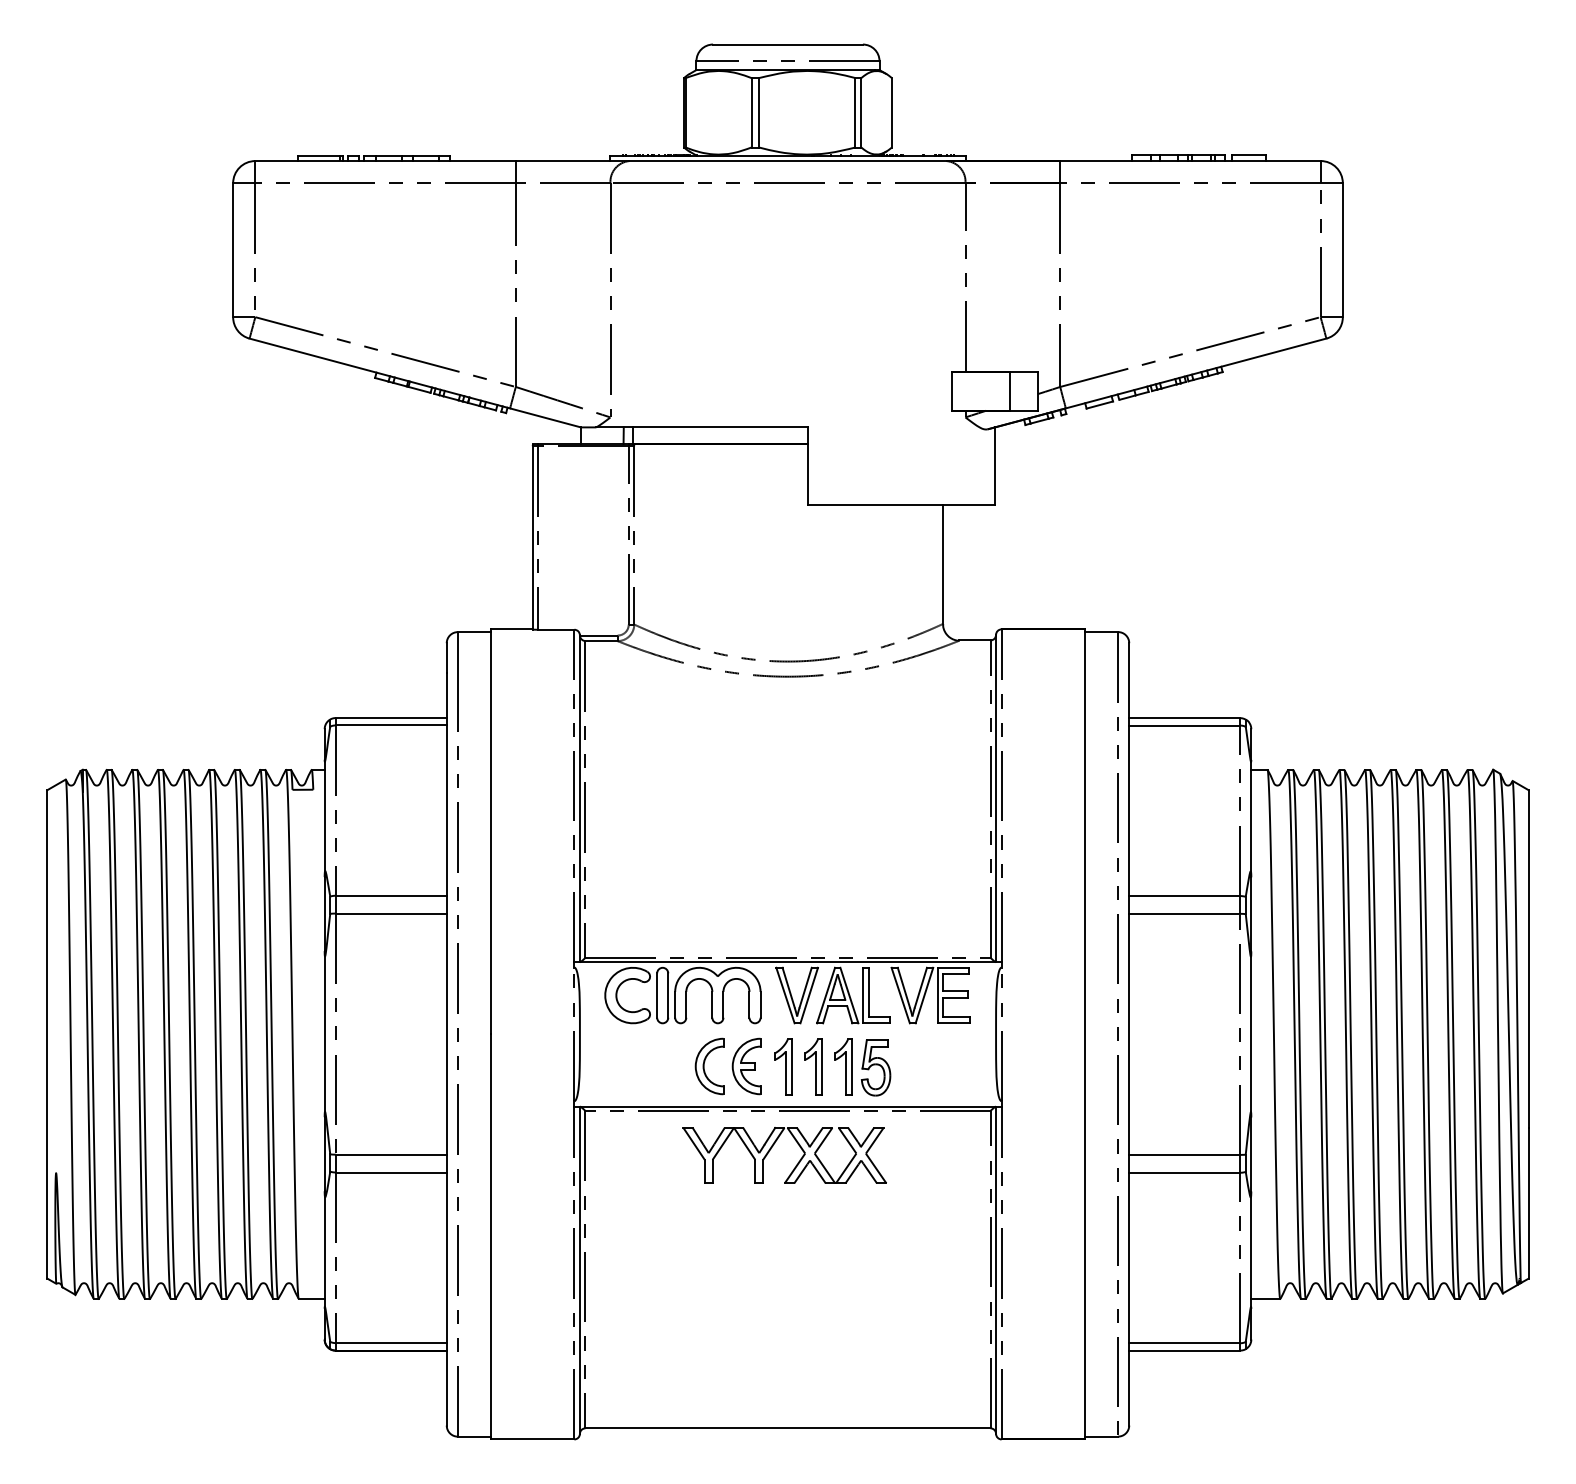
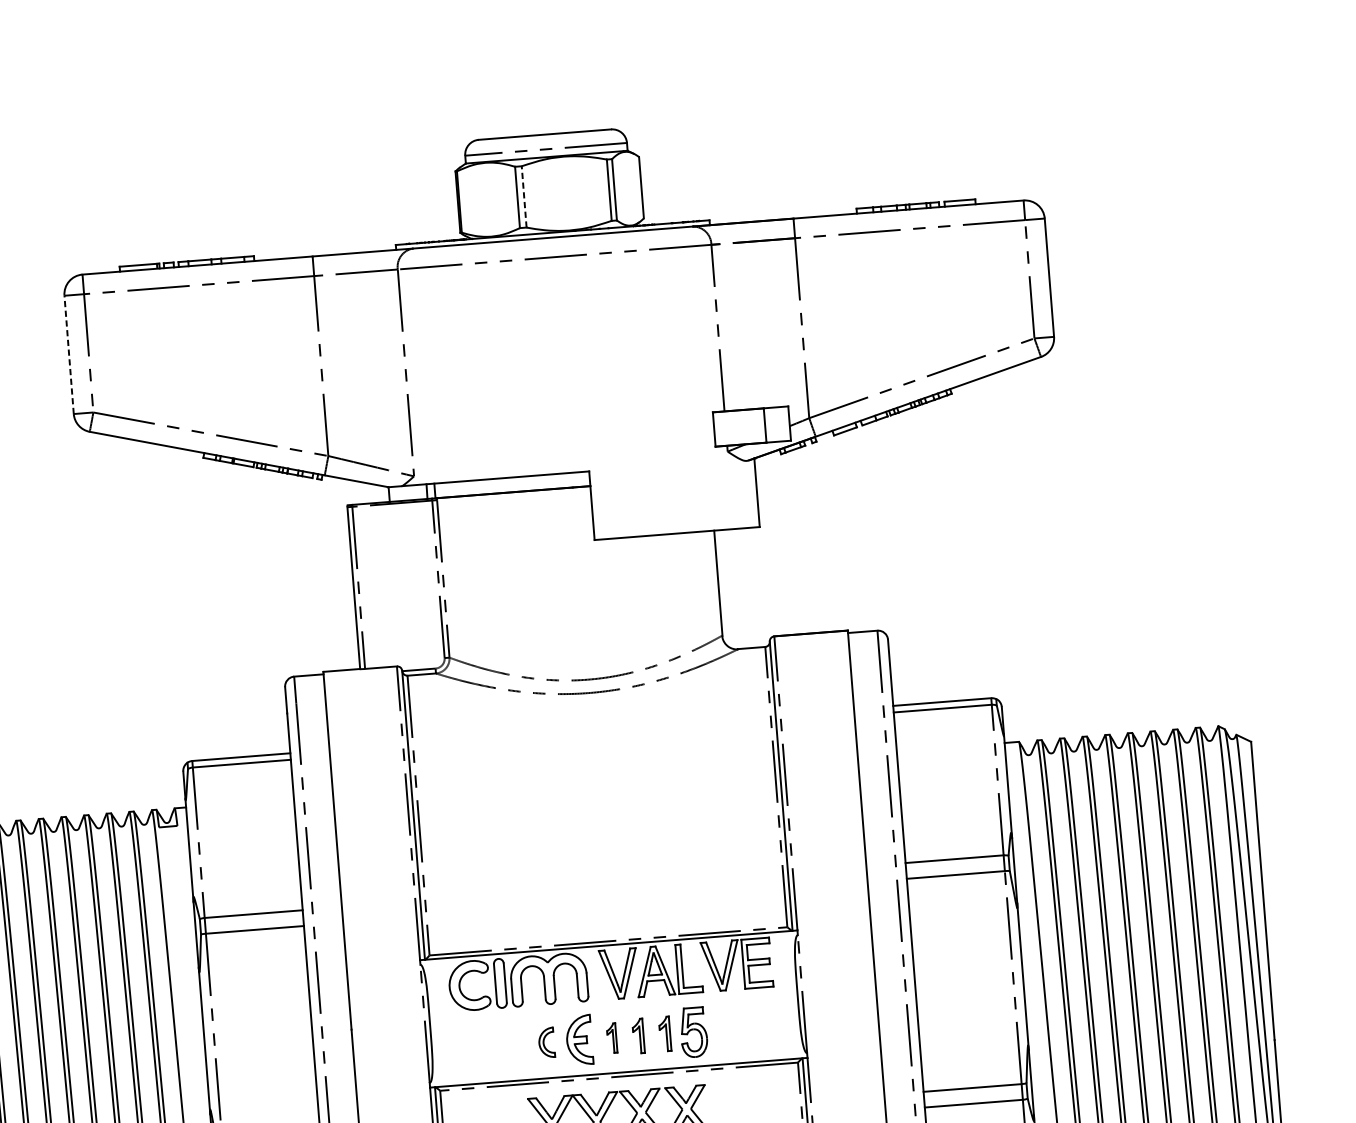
line: (759, 112) -> (524, 196), solid -> dashed
line: (233, 250) -> (69, 355), solid -> dashed
part: (709, 1066) -> (546, 1042), size x0.6
part: (783, 1066) -> (612, 1037), size x0.6
part: (813, 1066) -> (638, 1035), size x0.7
part: (843, 1066) -> (665, 1033), size x0.7

